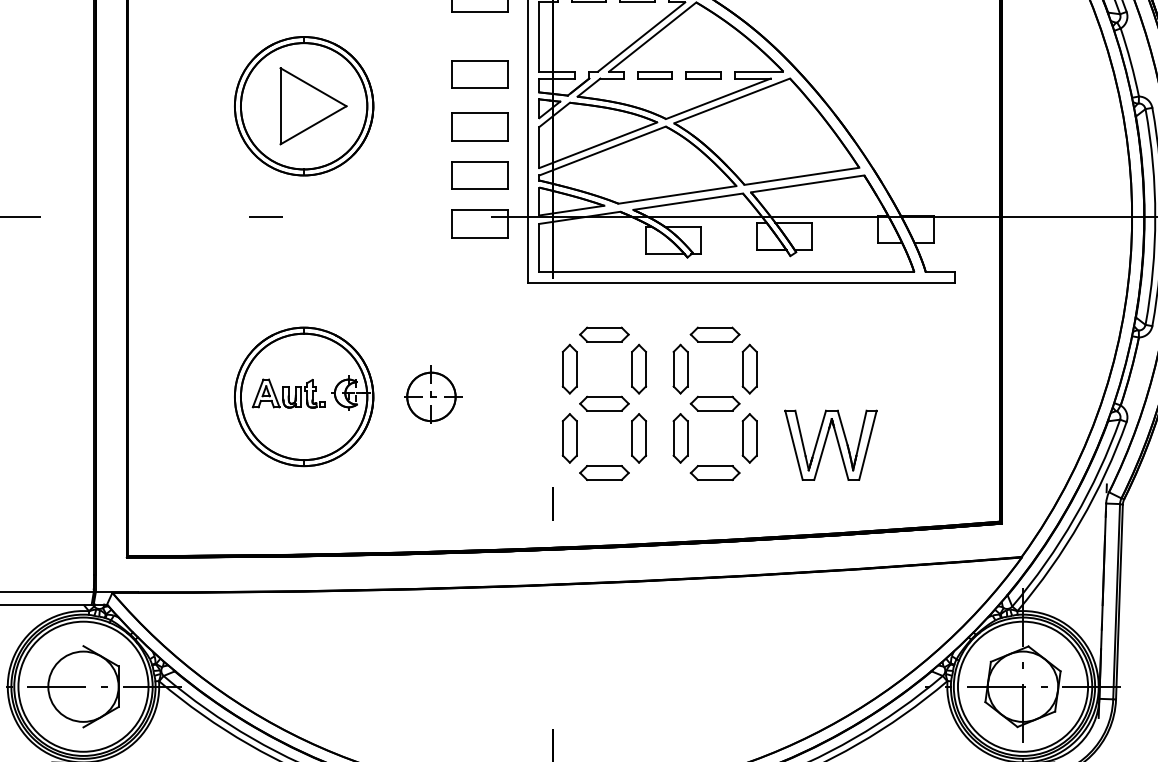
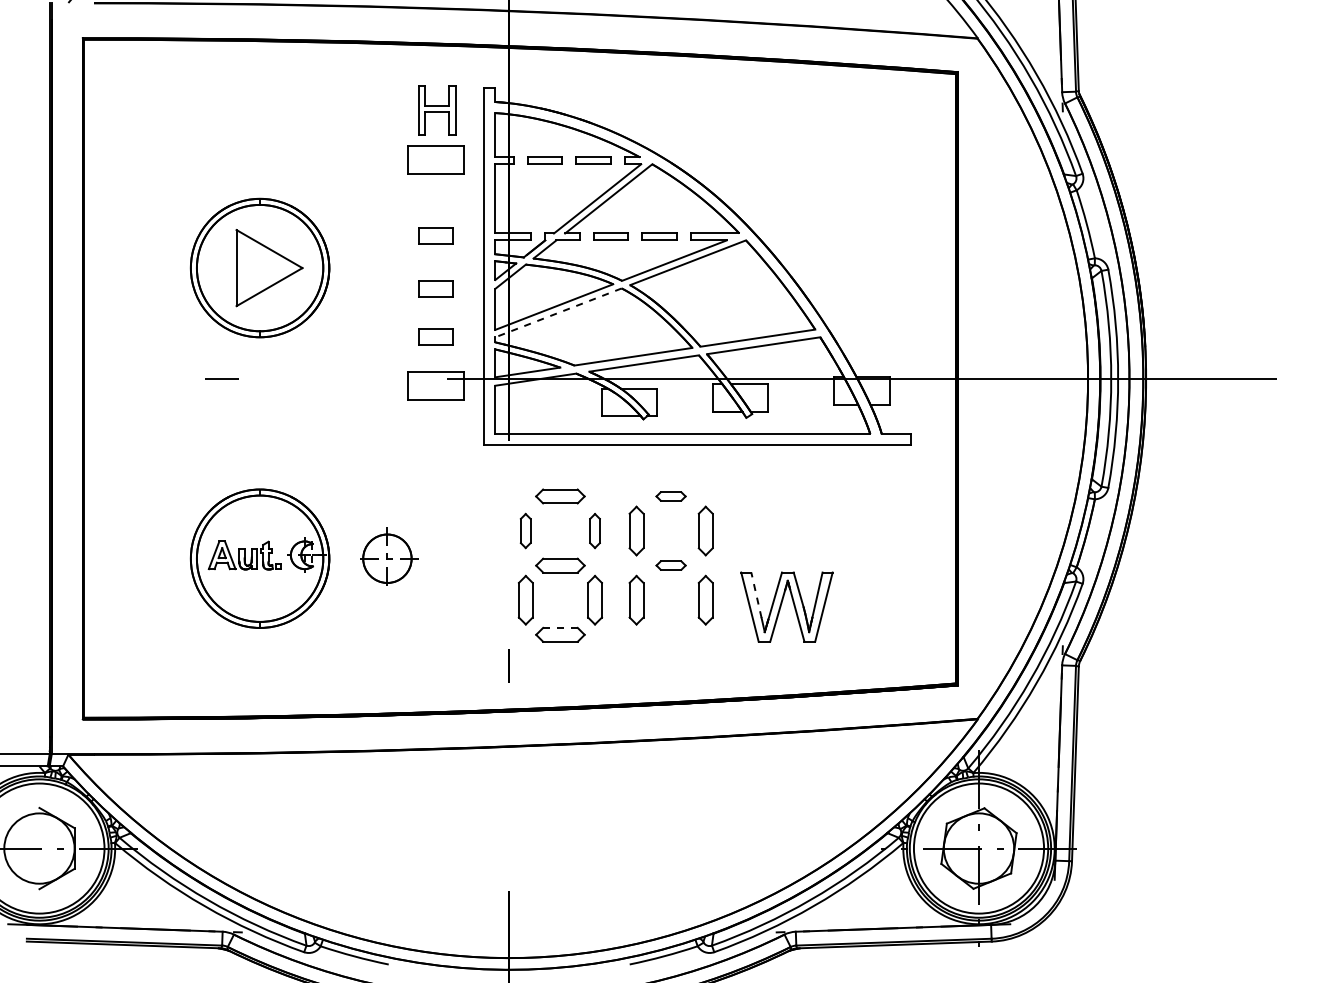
part: (479, 73) -> (435, 235), size x0.6
part: (479, 126) -> (435, 288), size x0.6
line: (602, 150) -> (558, 312), solid -> dashed
part: (479, 174) -> (435, 336), size x0.6
part: (714, 334) -> (670, 496), size x0.6
part: (569, 368) -> (525, 530), size x0.7
part: (638, 368) -> (594, 530), size x0.7
part: (714, 403) -> (670, 565), size x0.6
line: (800, 432) -> (756, 594), solid -> dashed
line: (603, 465) -> (559, 627), solid -> dashed
part: (714, 472) -> (670, 634), removed

